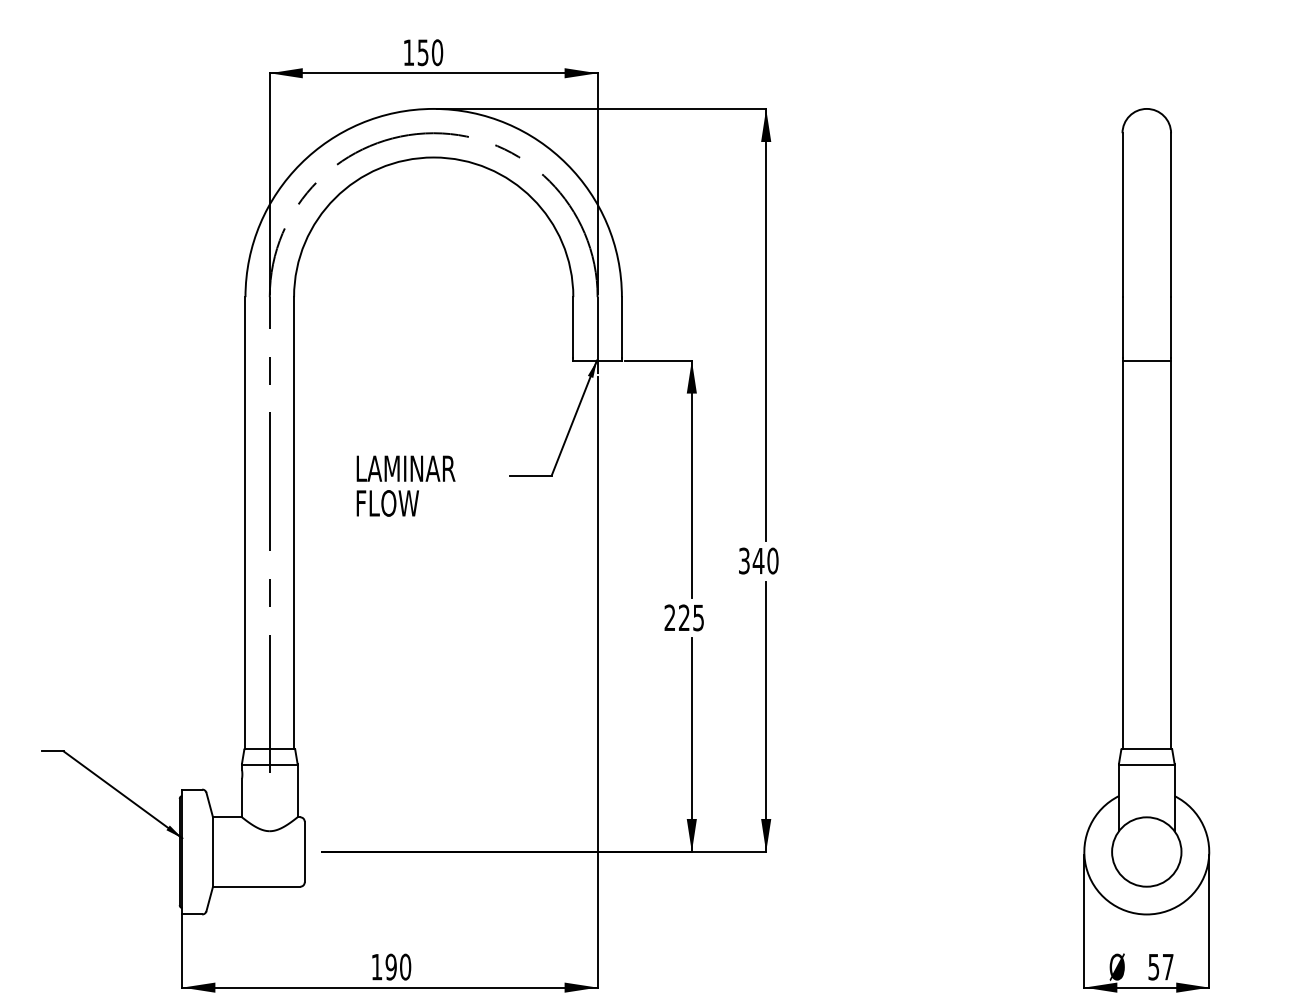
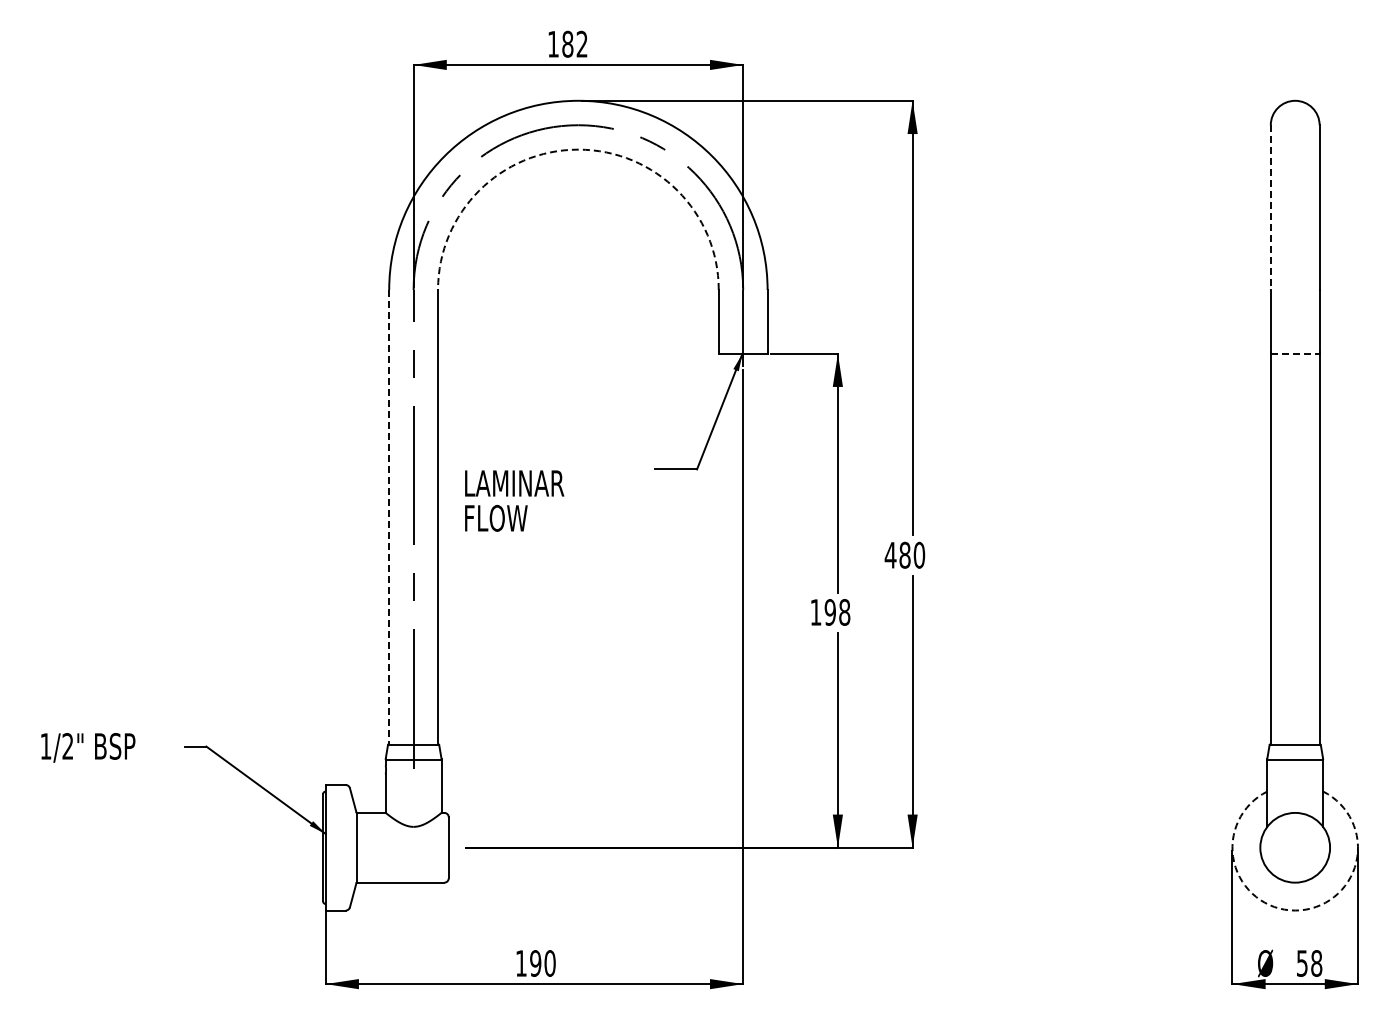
text: (429, 51) -> (574, 43), 150 -> 182
arc: (433, 157) -> (578, 149), solid -> dashed
line: (1122, 216) -> (1270, 208), solid -> dashed
line: (1147, 360) -> (1295, 353), solid -> dashed
text: (405, 485) -> (514, 500), moved
line: (245, 523) -> (389, 517), solid -> dashed
text: (751, 560) -> (897, 554), 340 -> 480
text: (684, 617) -> (830, 612), 225 -> 198
arc: (1147, 914) -> (1295, 910), solid -> dashed
text: (1167, 967) -> (1316, 963), 57 -> 58

